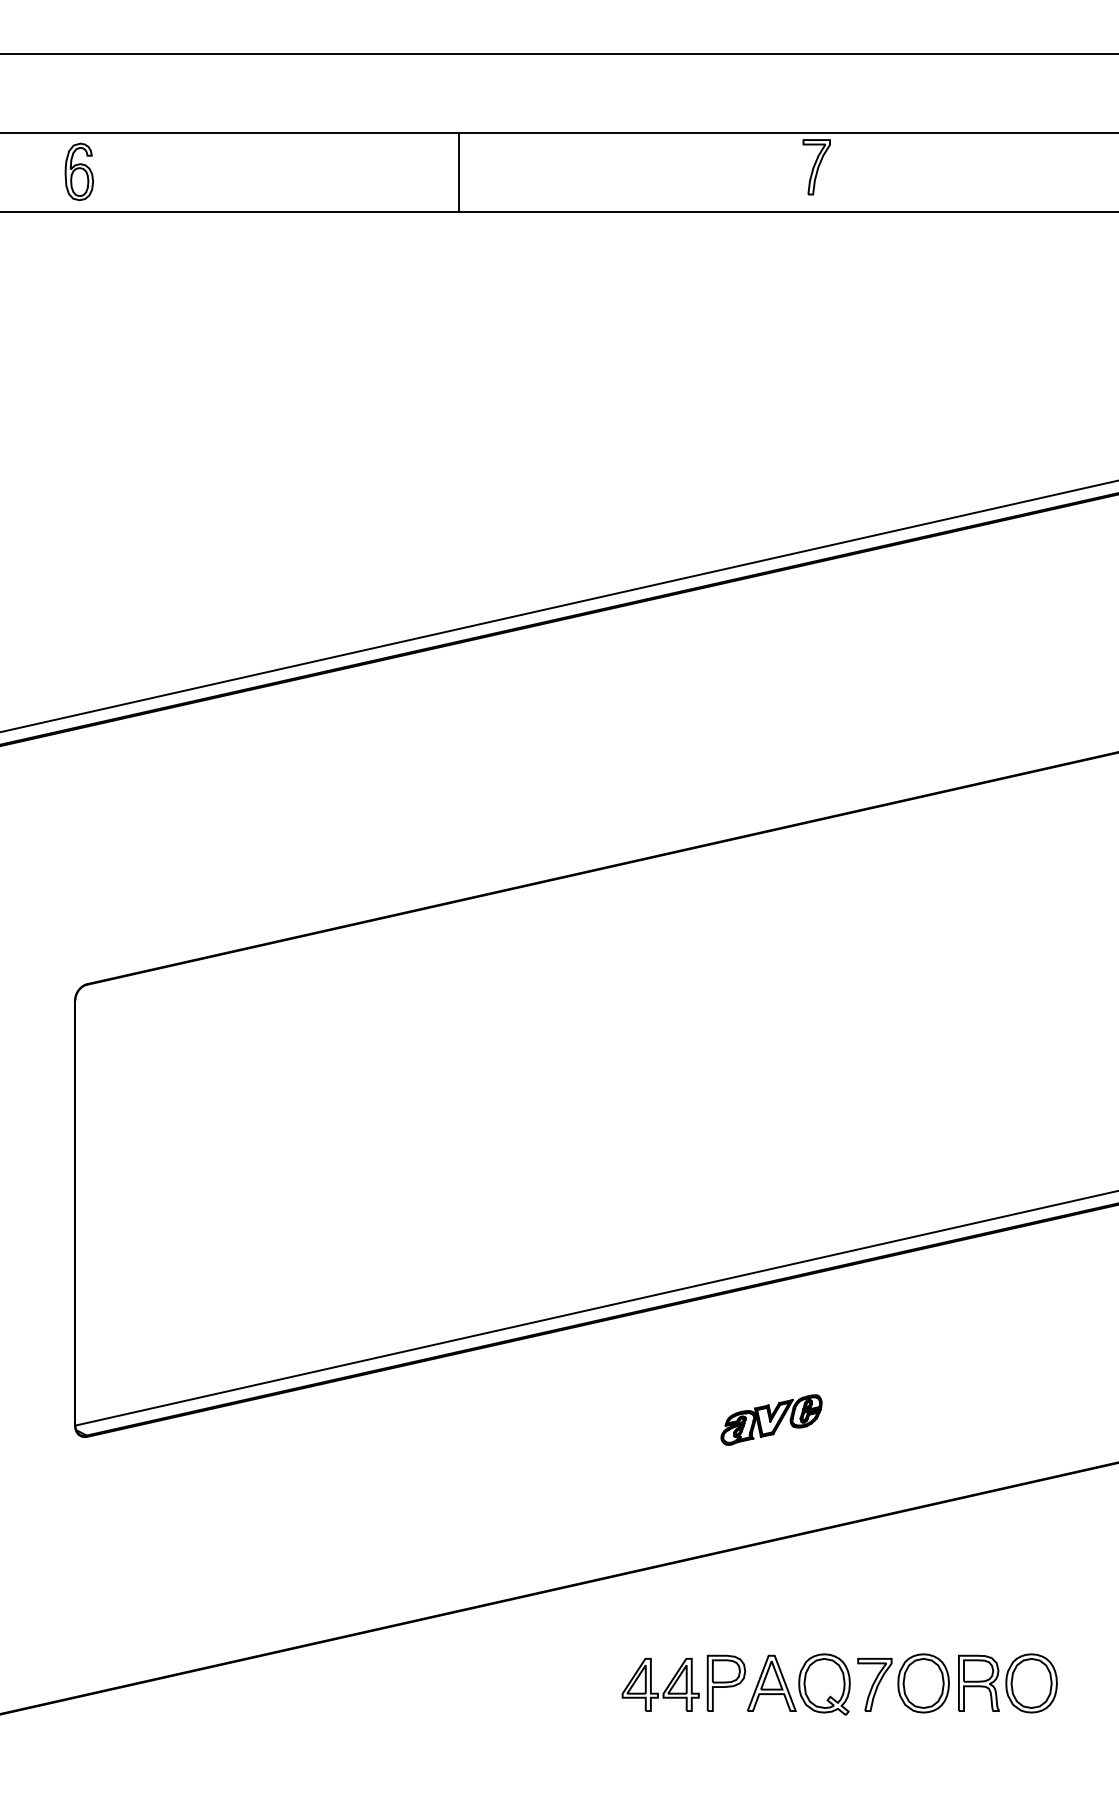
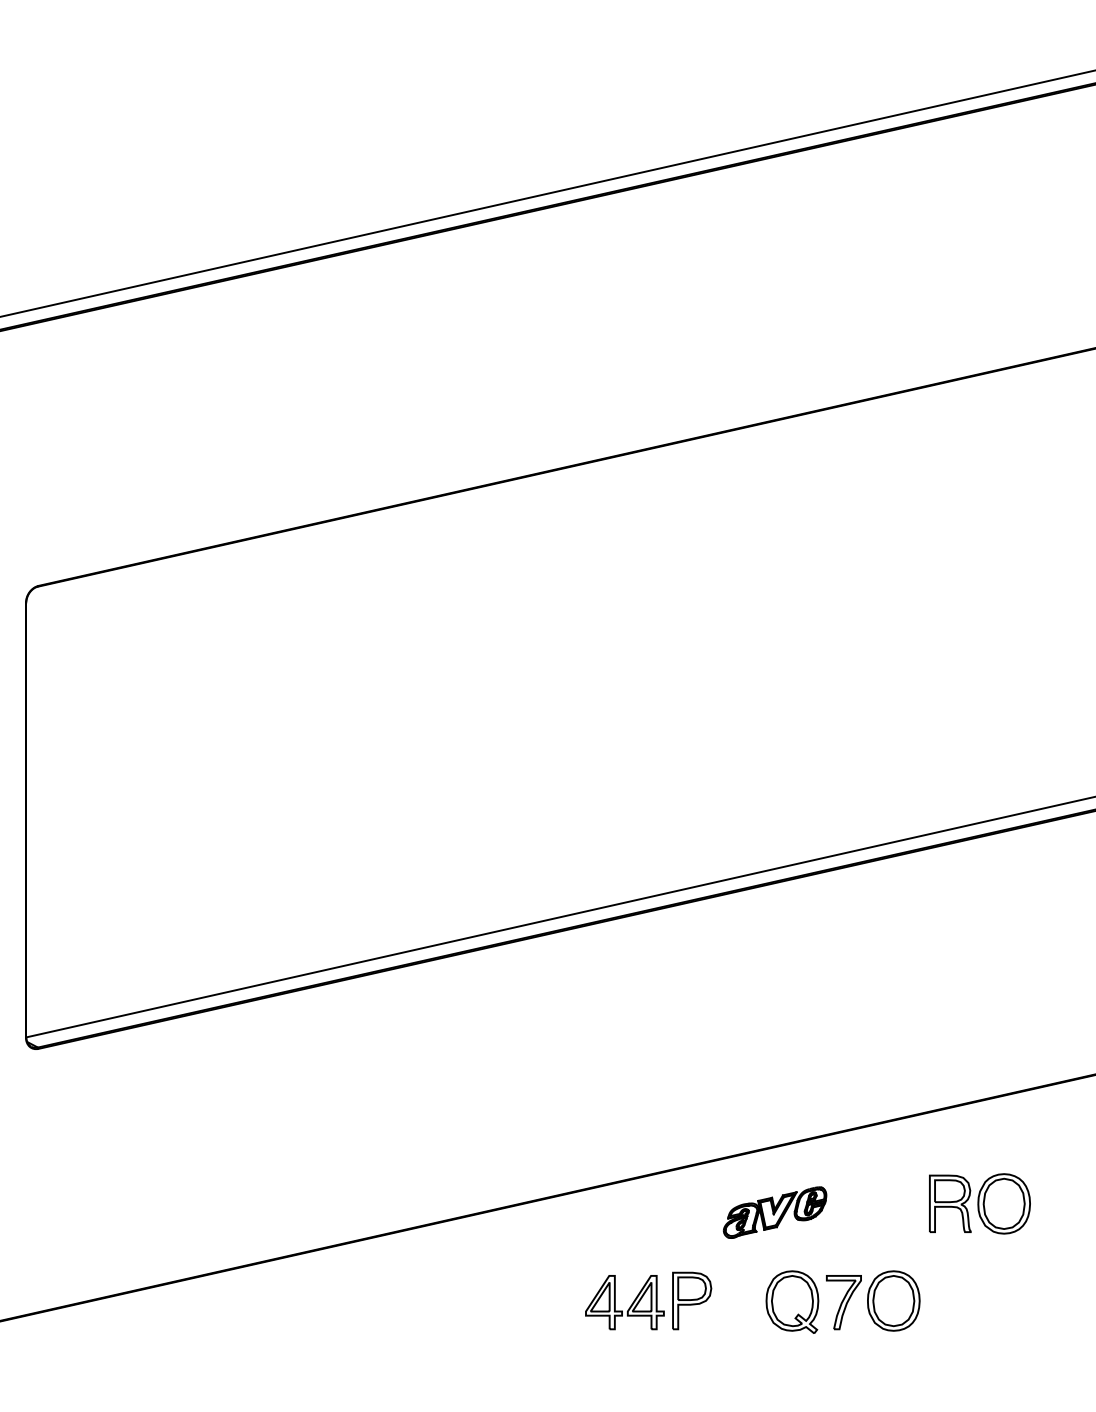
part: (771, 1419) -> (775, 1212), moved
part: (771, 1682) -> (738, 1300), removed
part: (1007, 1683) -> (979, 1203), moved

